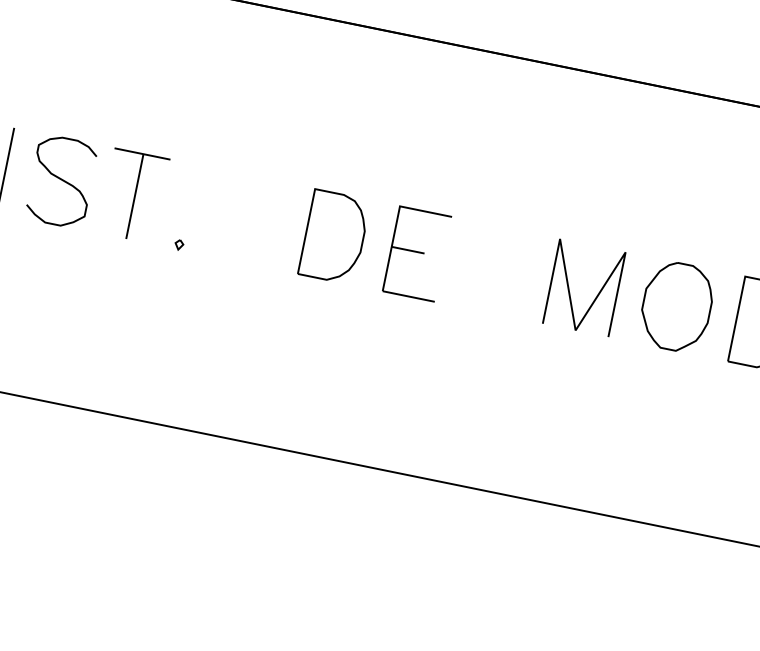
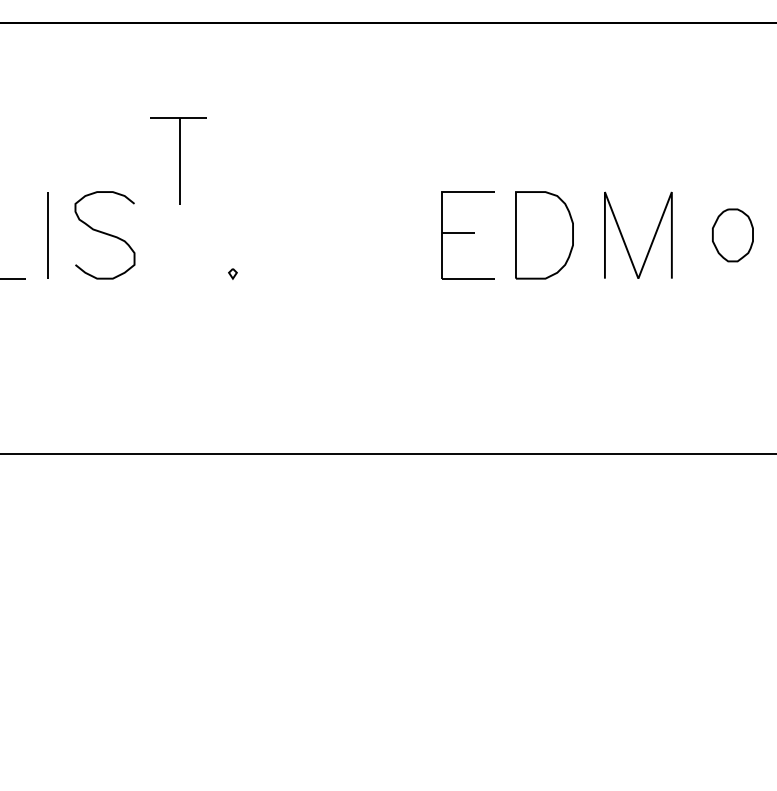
part: (133, 195) -> (178, 160), moved
part: (334, 237) -> (544, 235), moved
part: (676, 306) -> (732, 235), size x0.6

